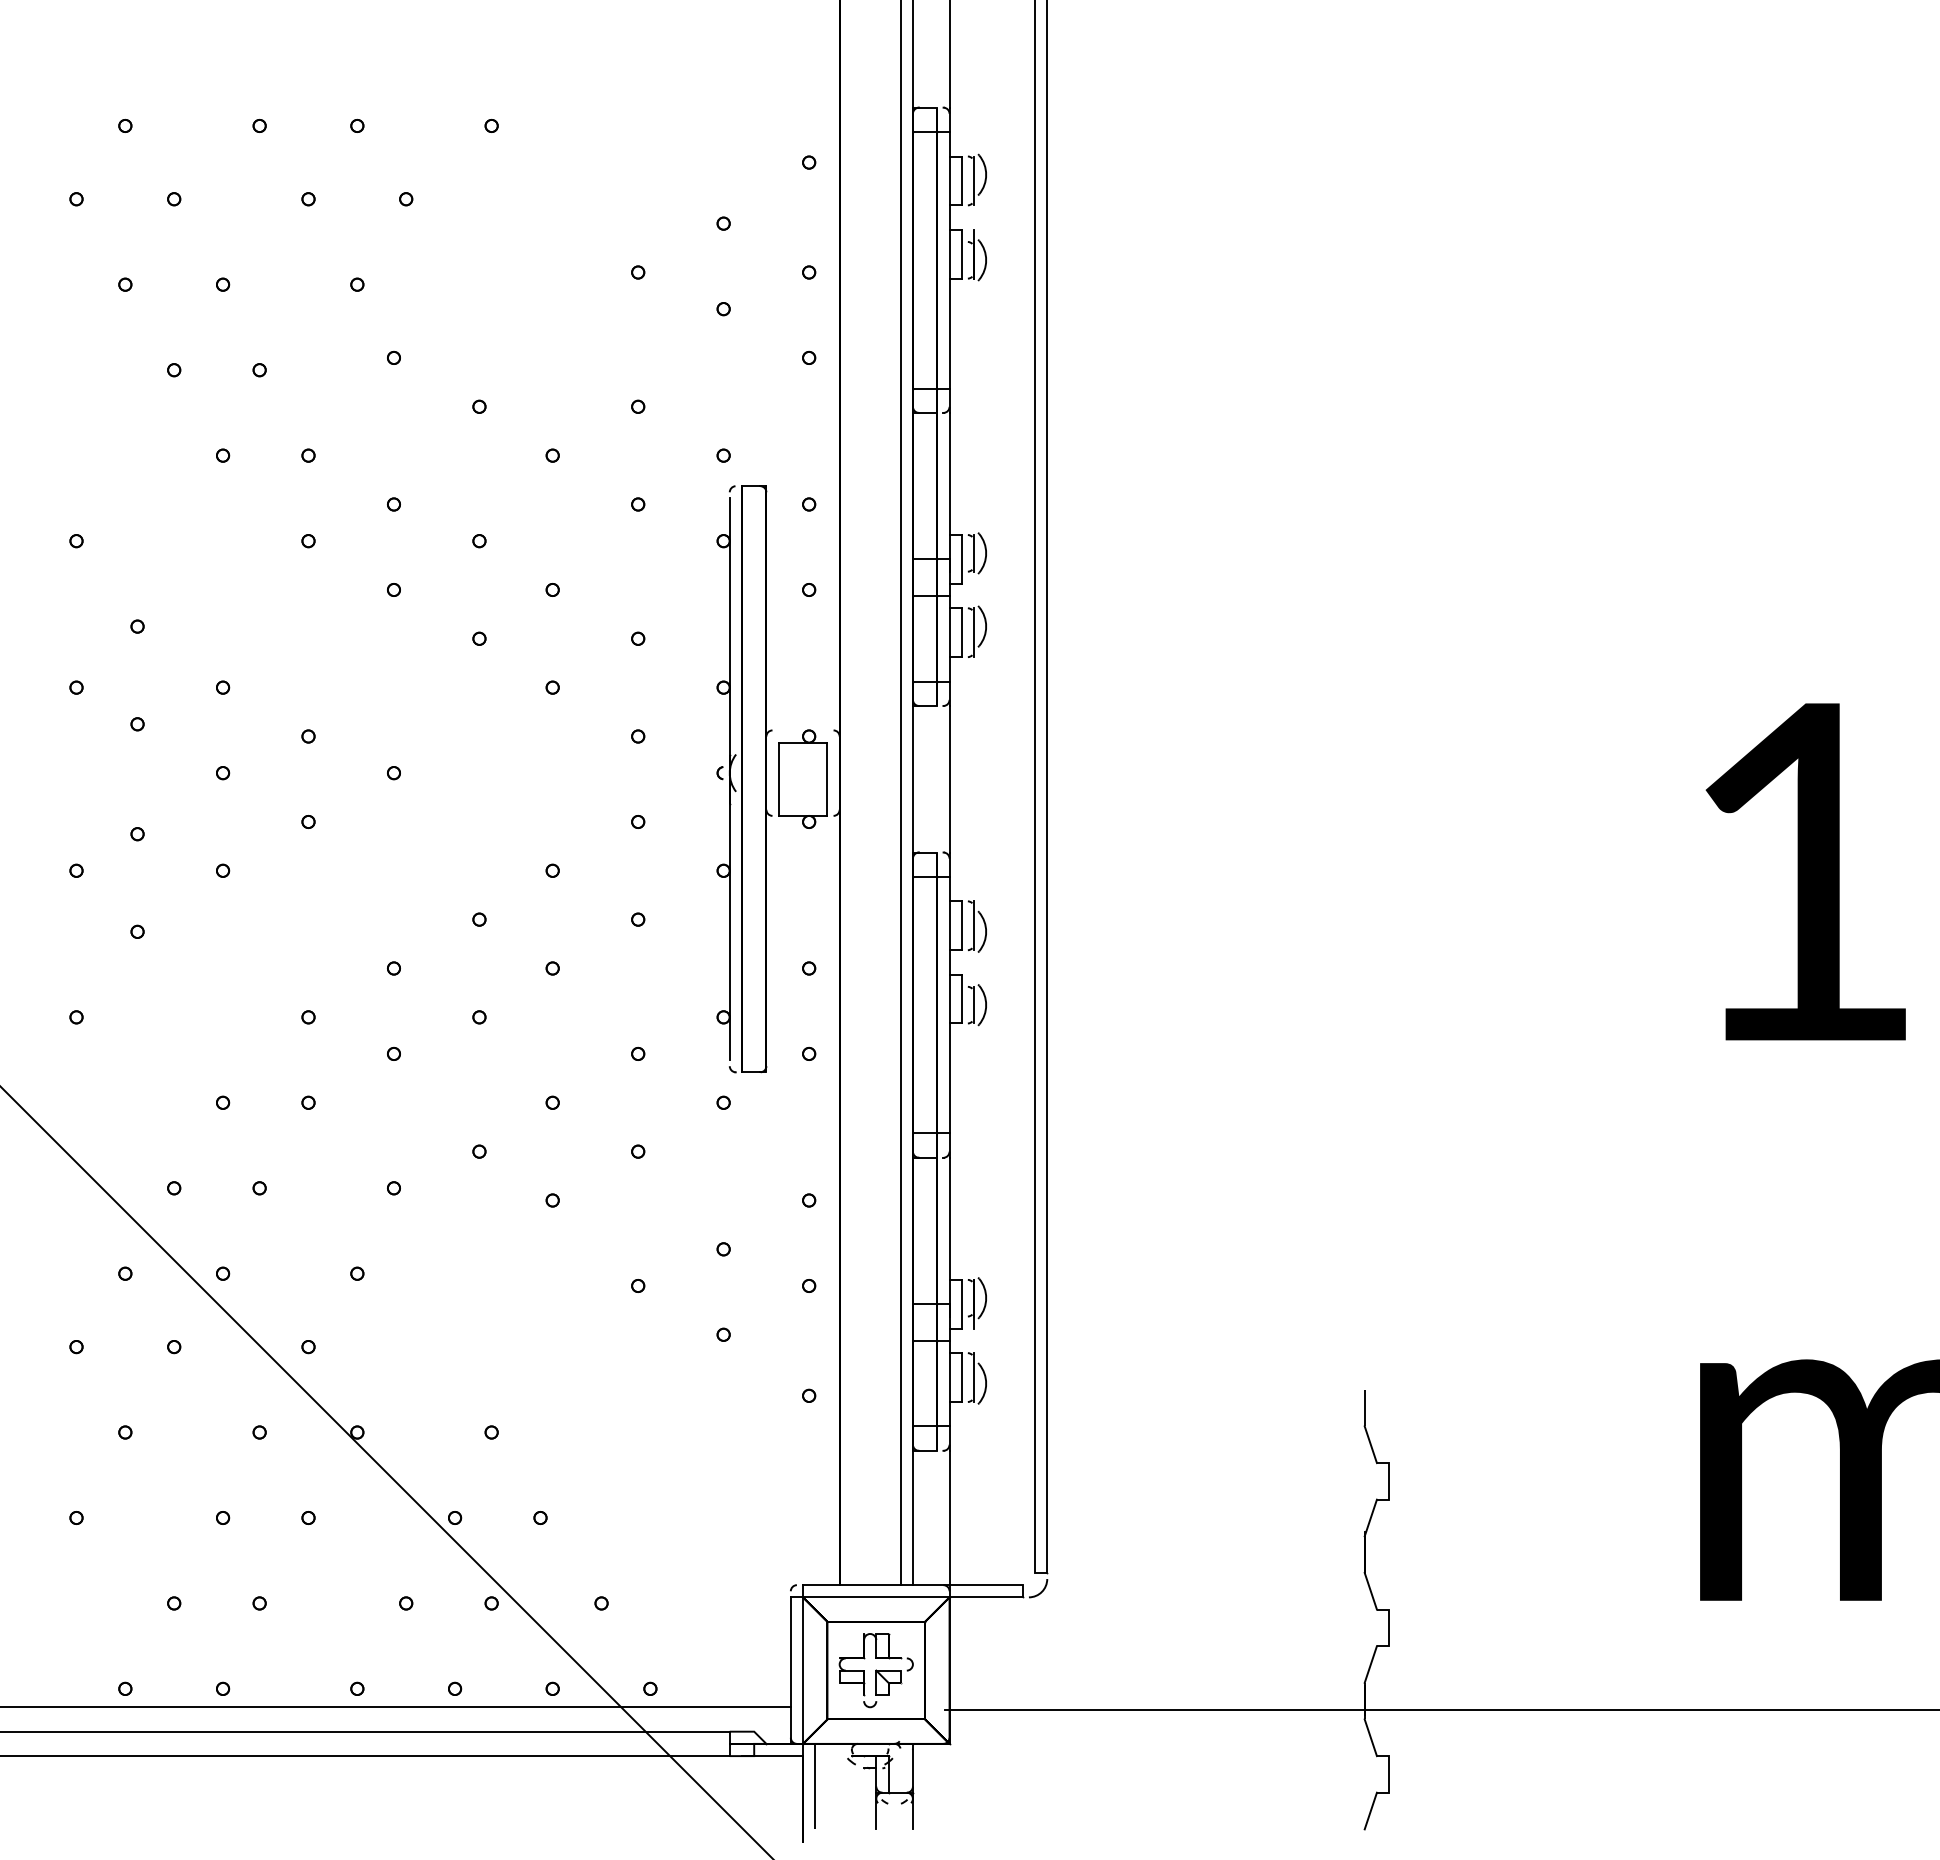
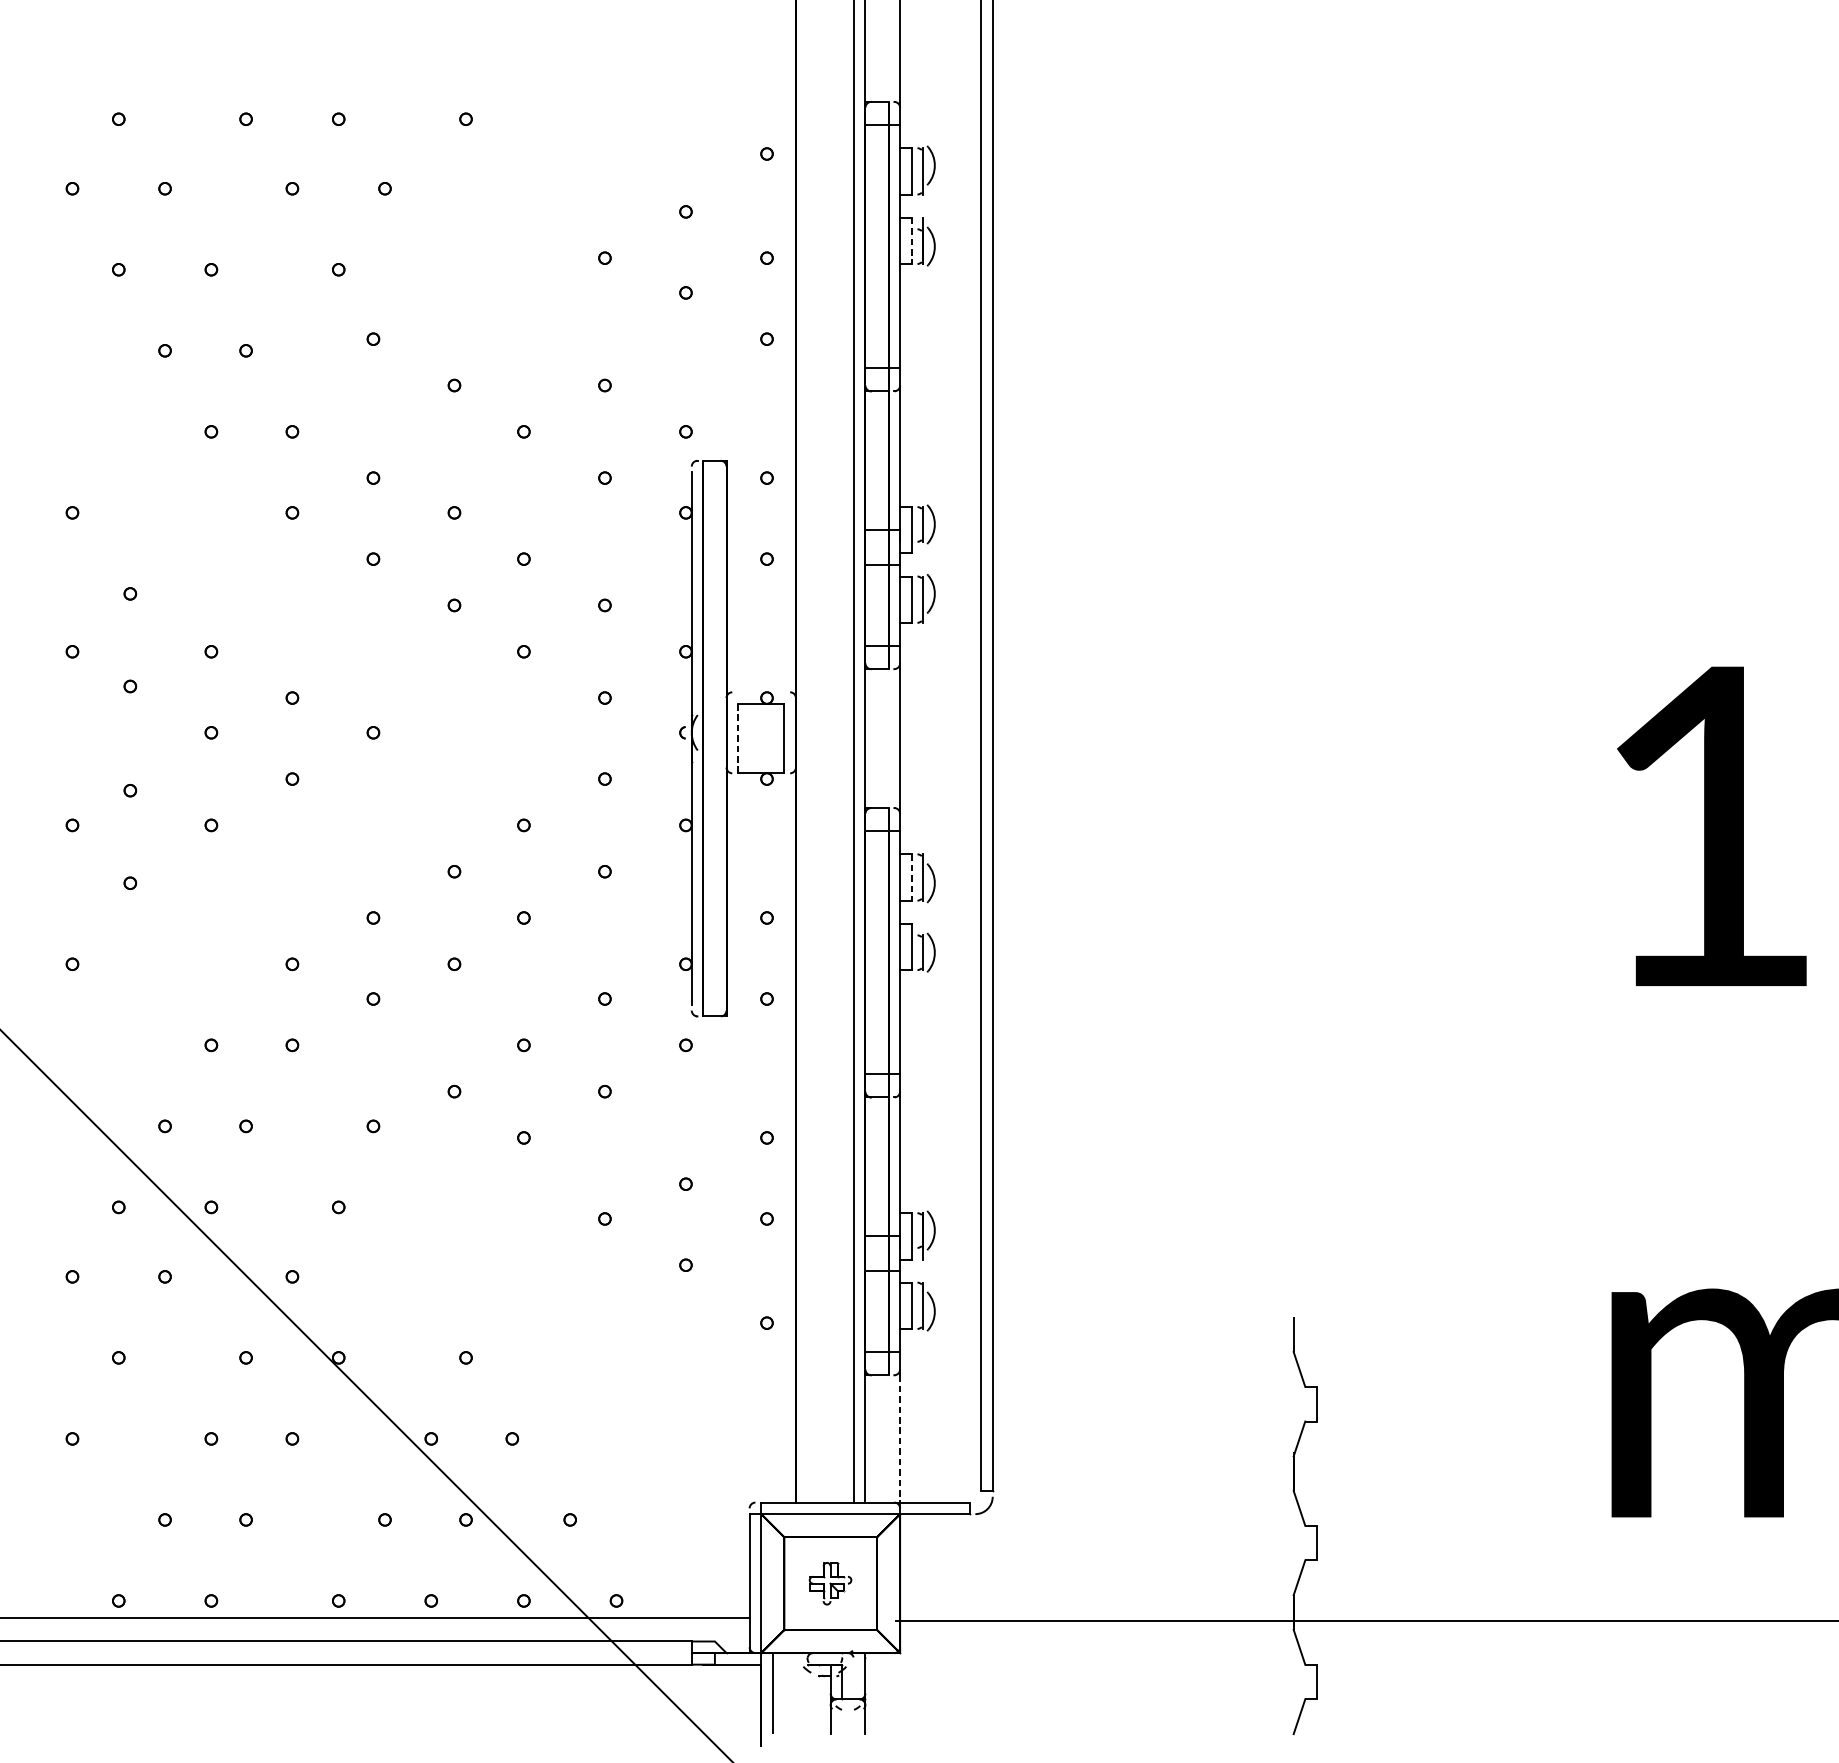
line: (961, 254) -> (911, 241), solid -> dashed
line: (778, 779) -> (737, 738), solid -> dashed
line: (961, 926) -> (911, 878), solid -> dashed
line: (949, 1518) -> (900, 1439), solid -> dashed
part: (875, 1670) -> (829, 1583), size x0.6

